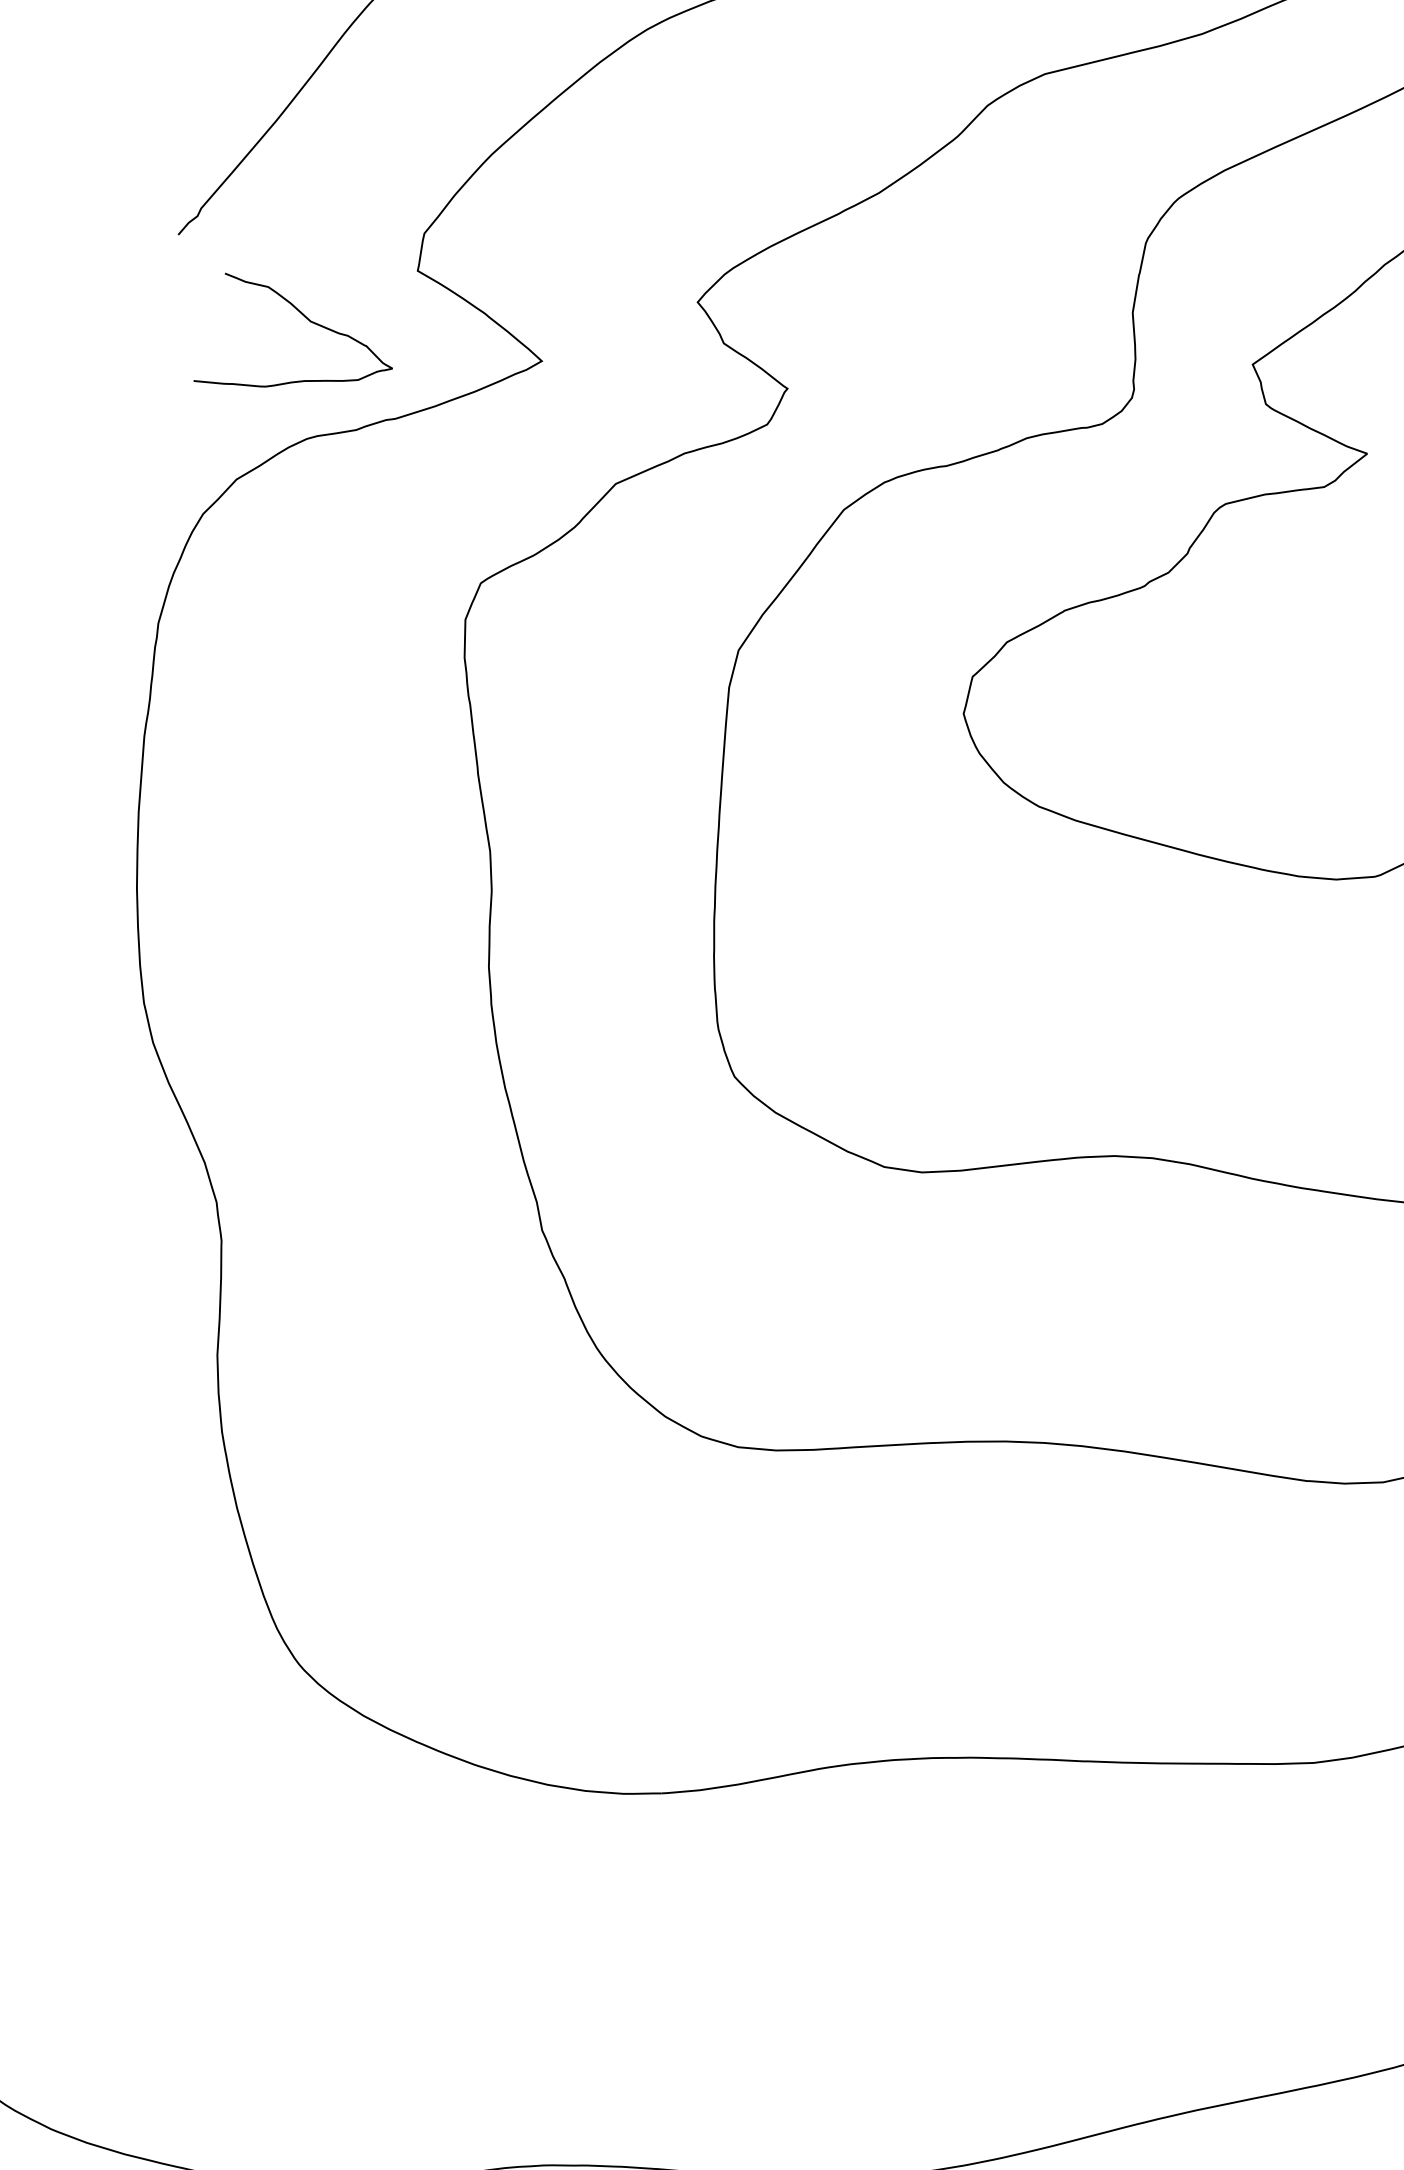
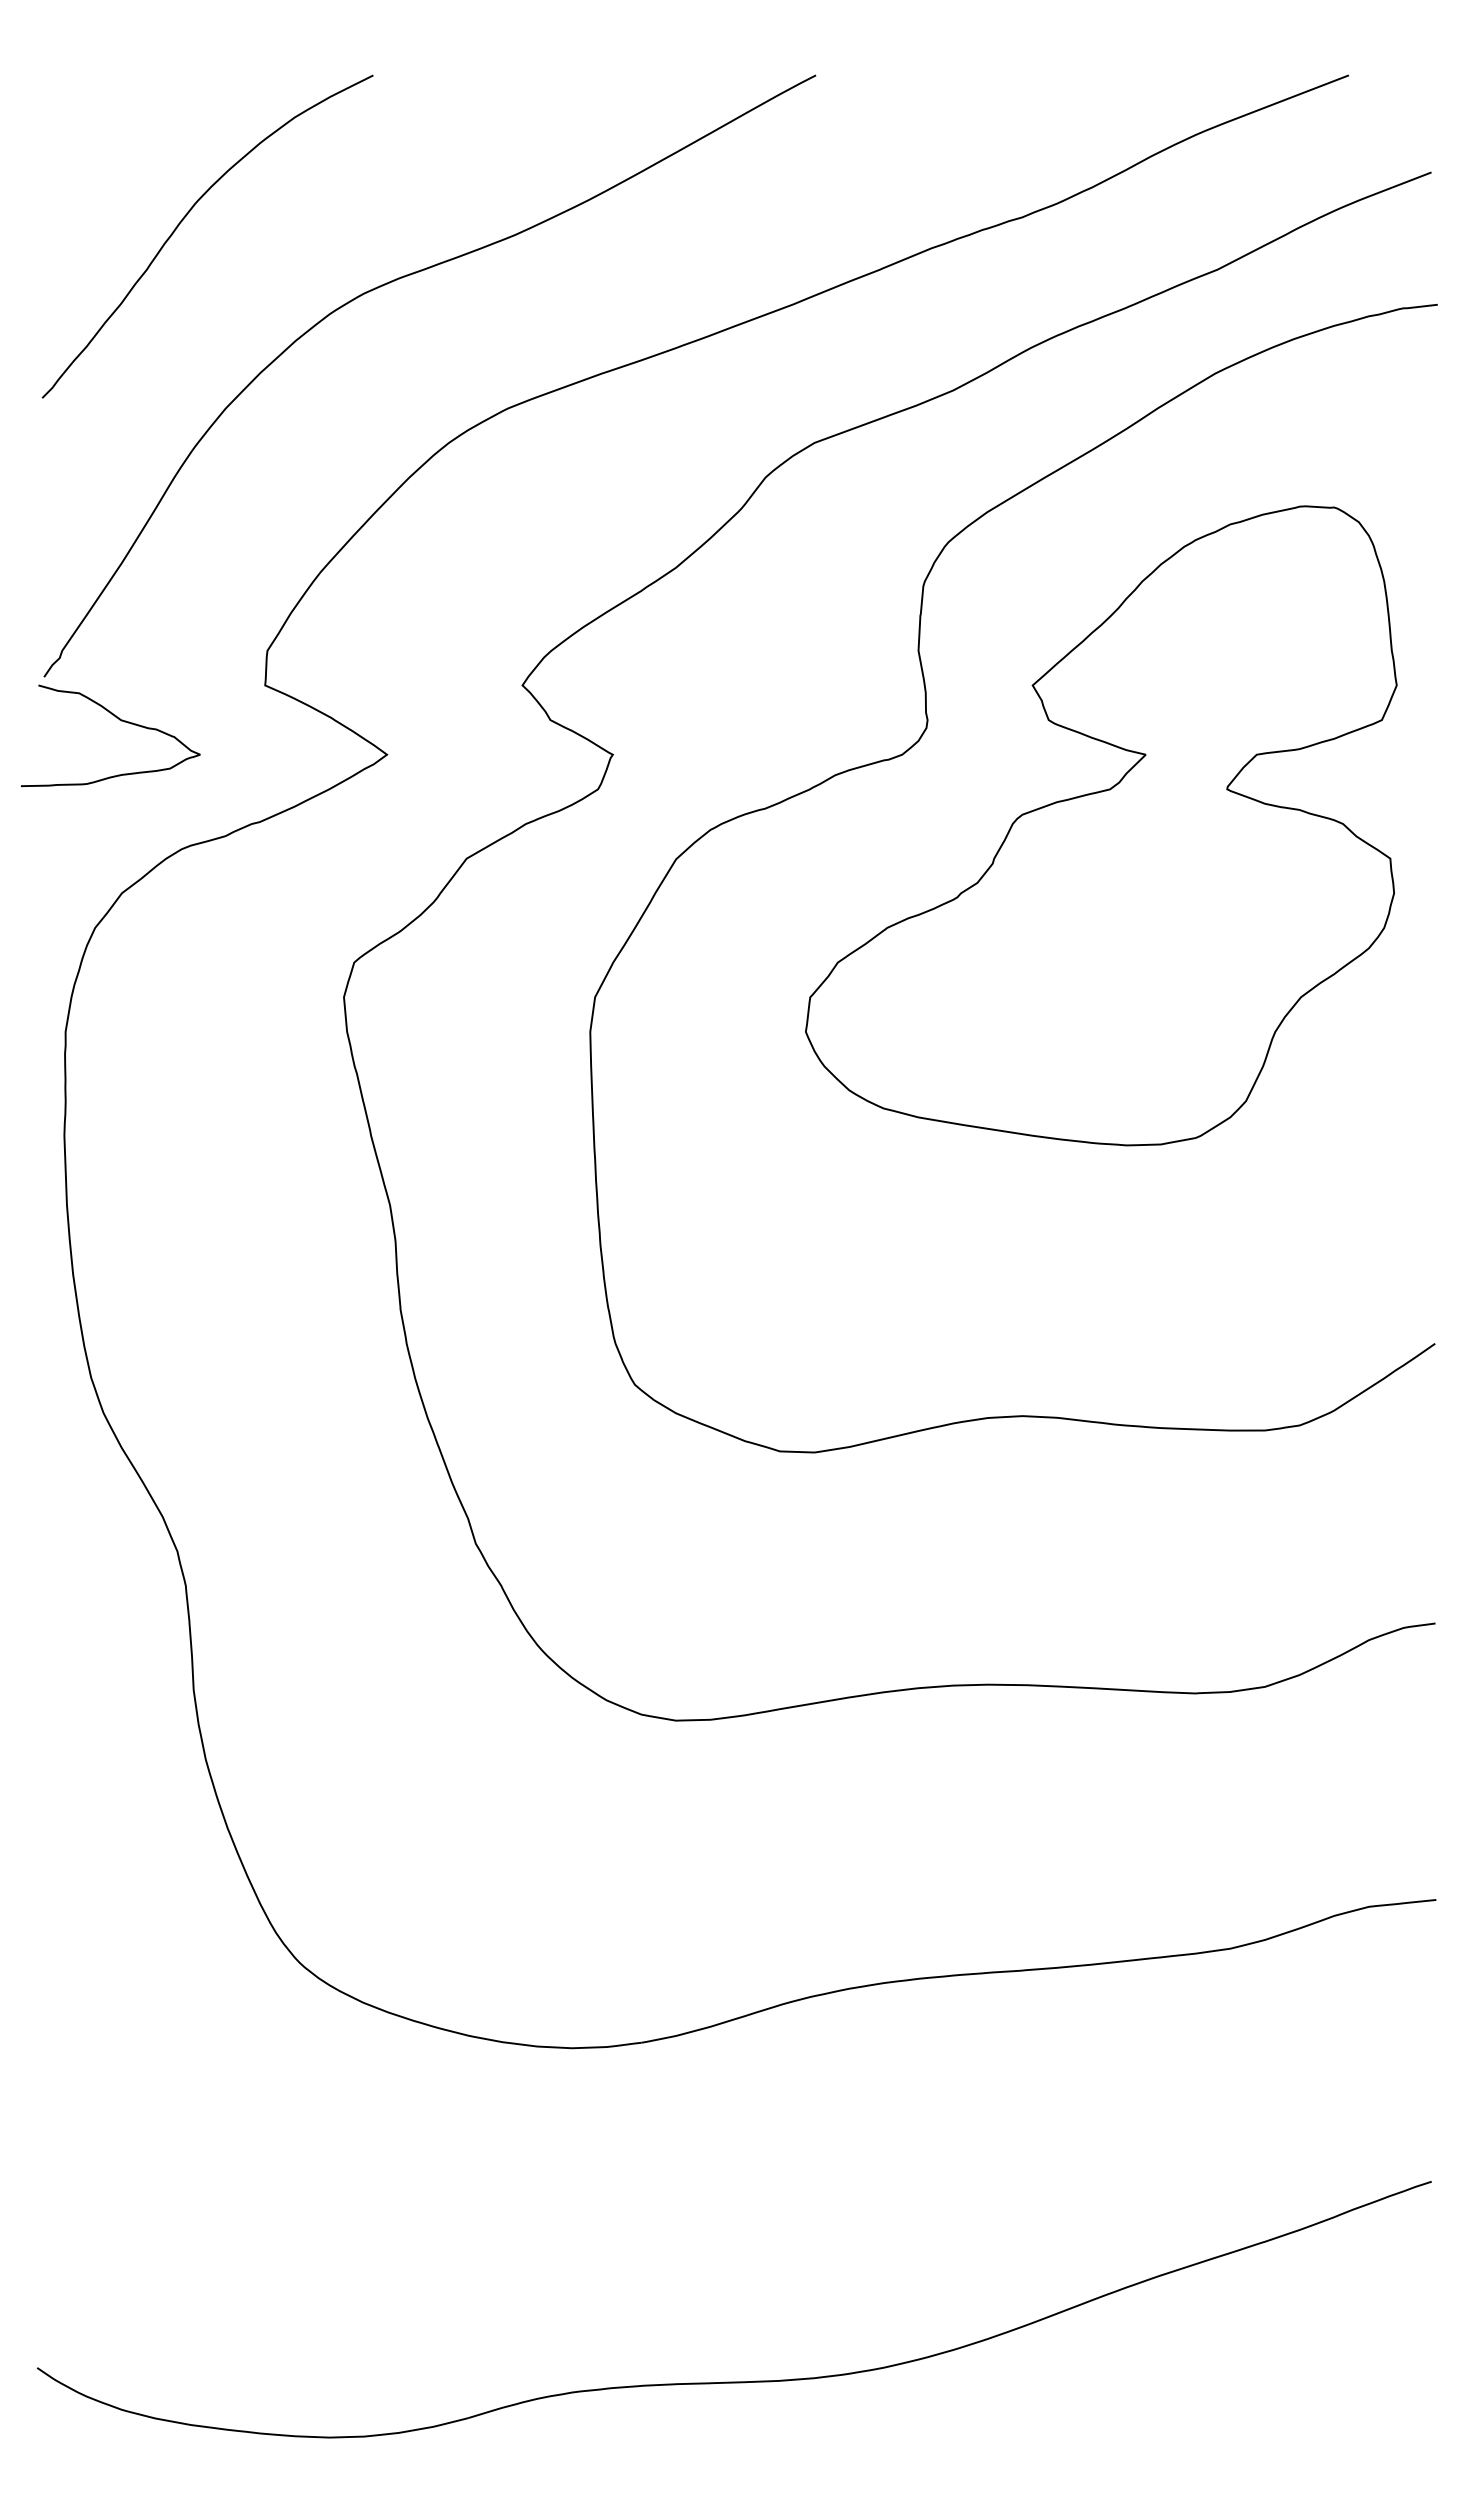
curve: (308, 321) -> (119, 720), moved

